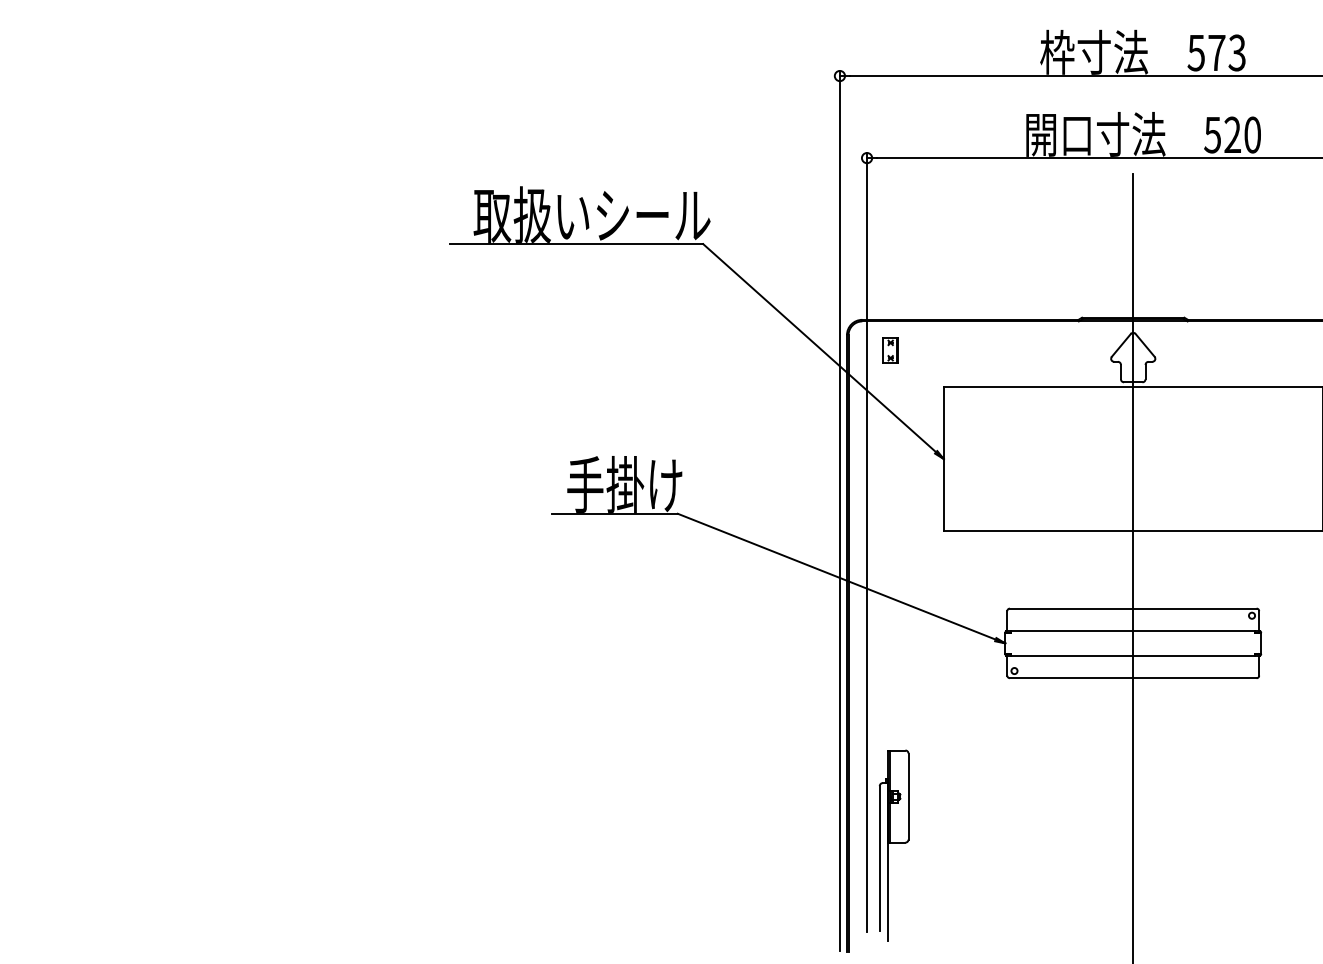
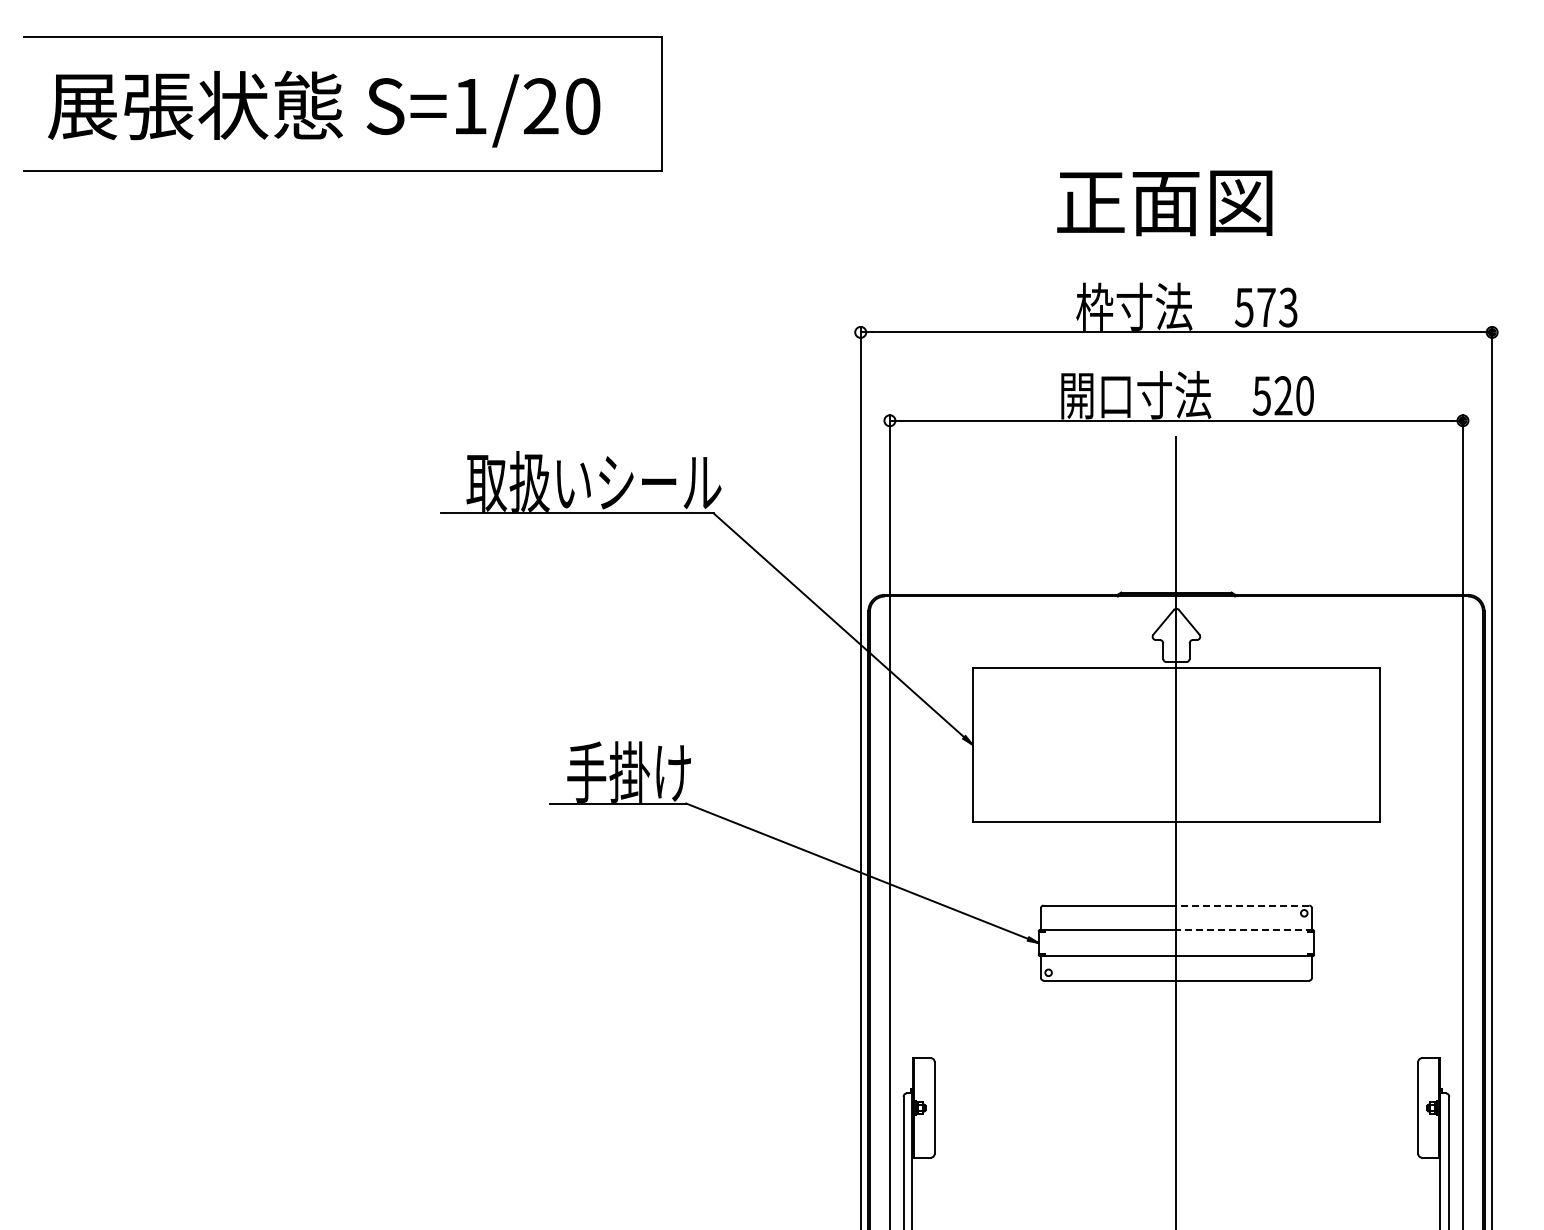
part: (890, 350) -> (915, 627), removed
line: (1194, 608) -> (1242, 905), solid -> dashed
line: (1196, 630) -> (1244, 929), solid -> dashed

